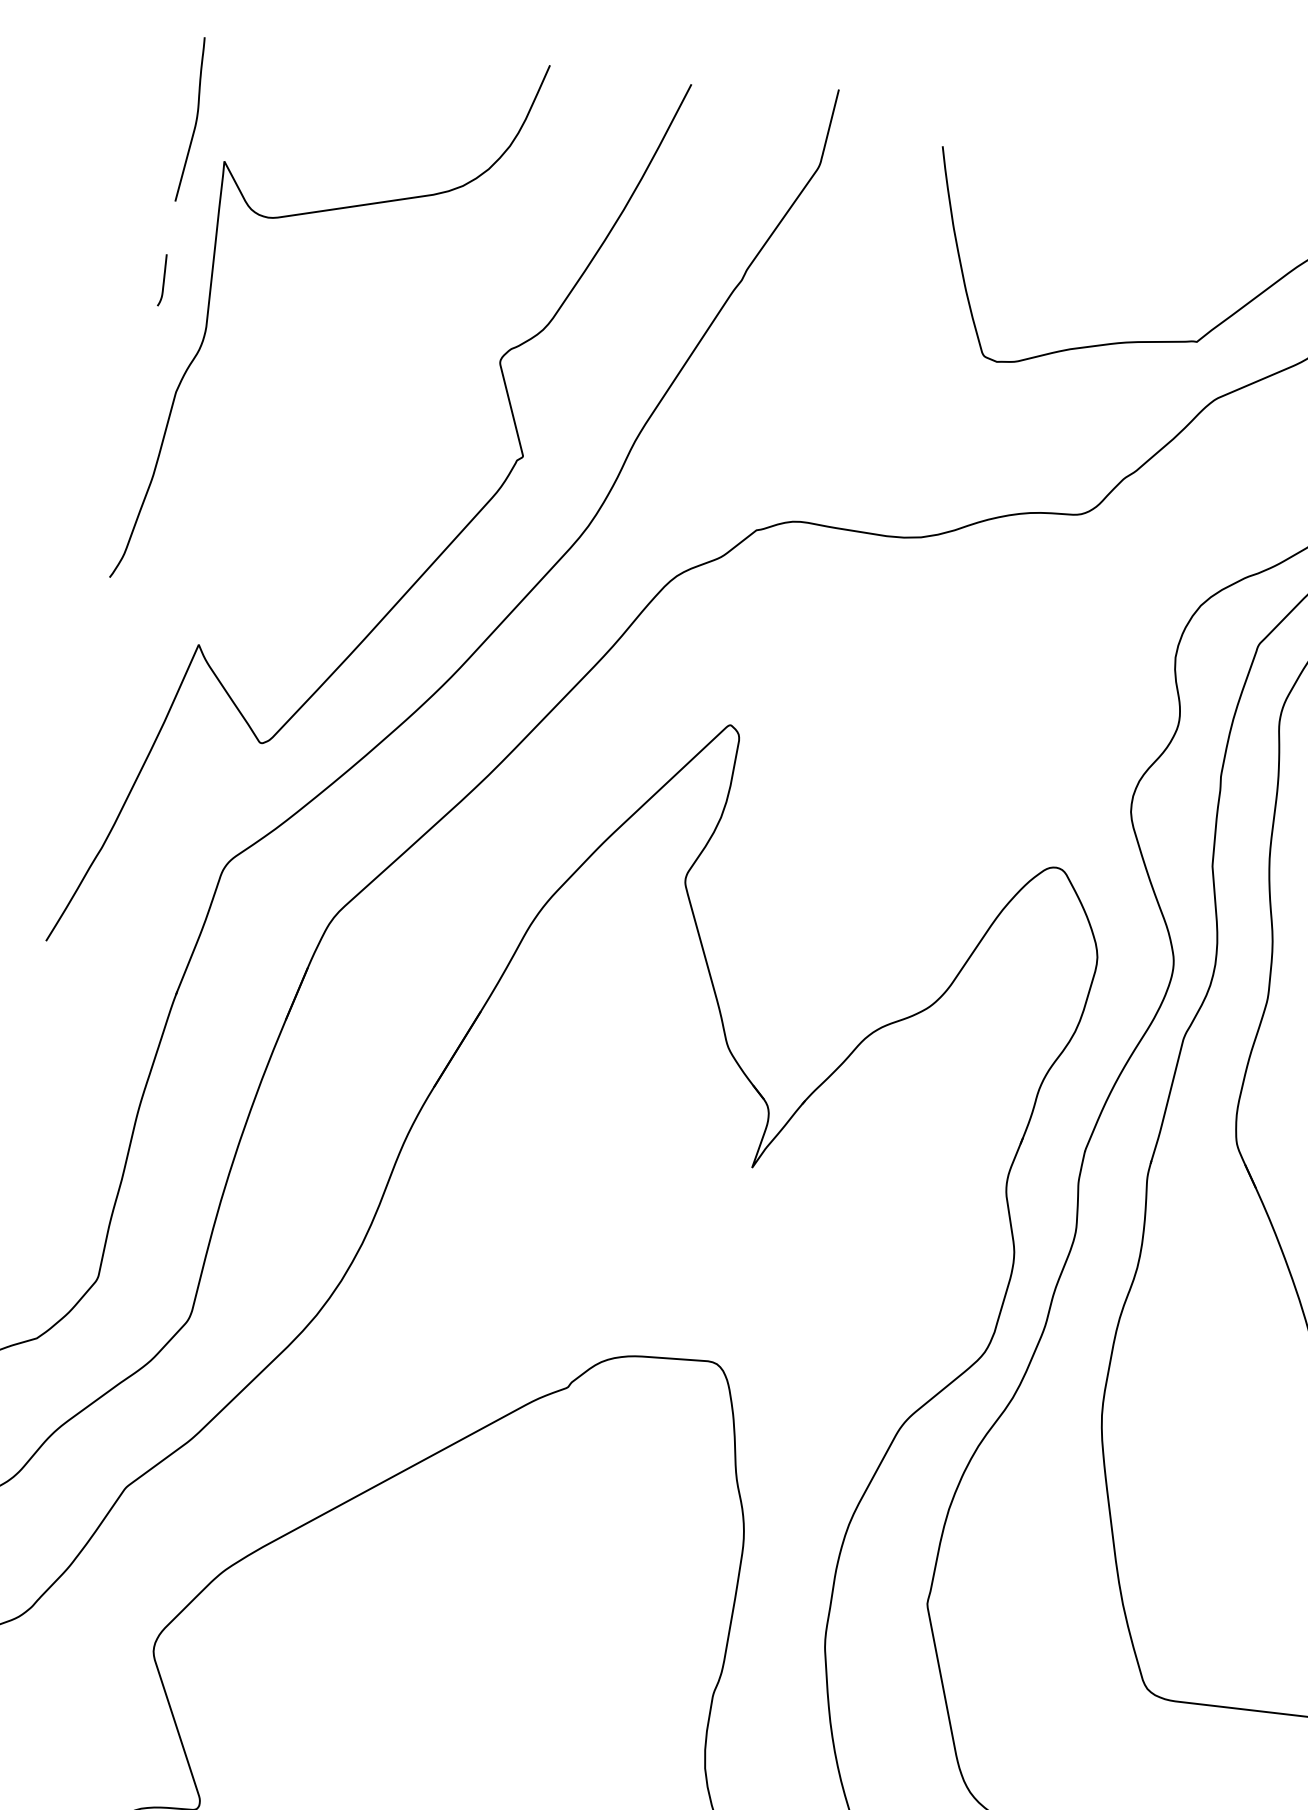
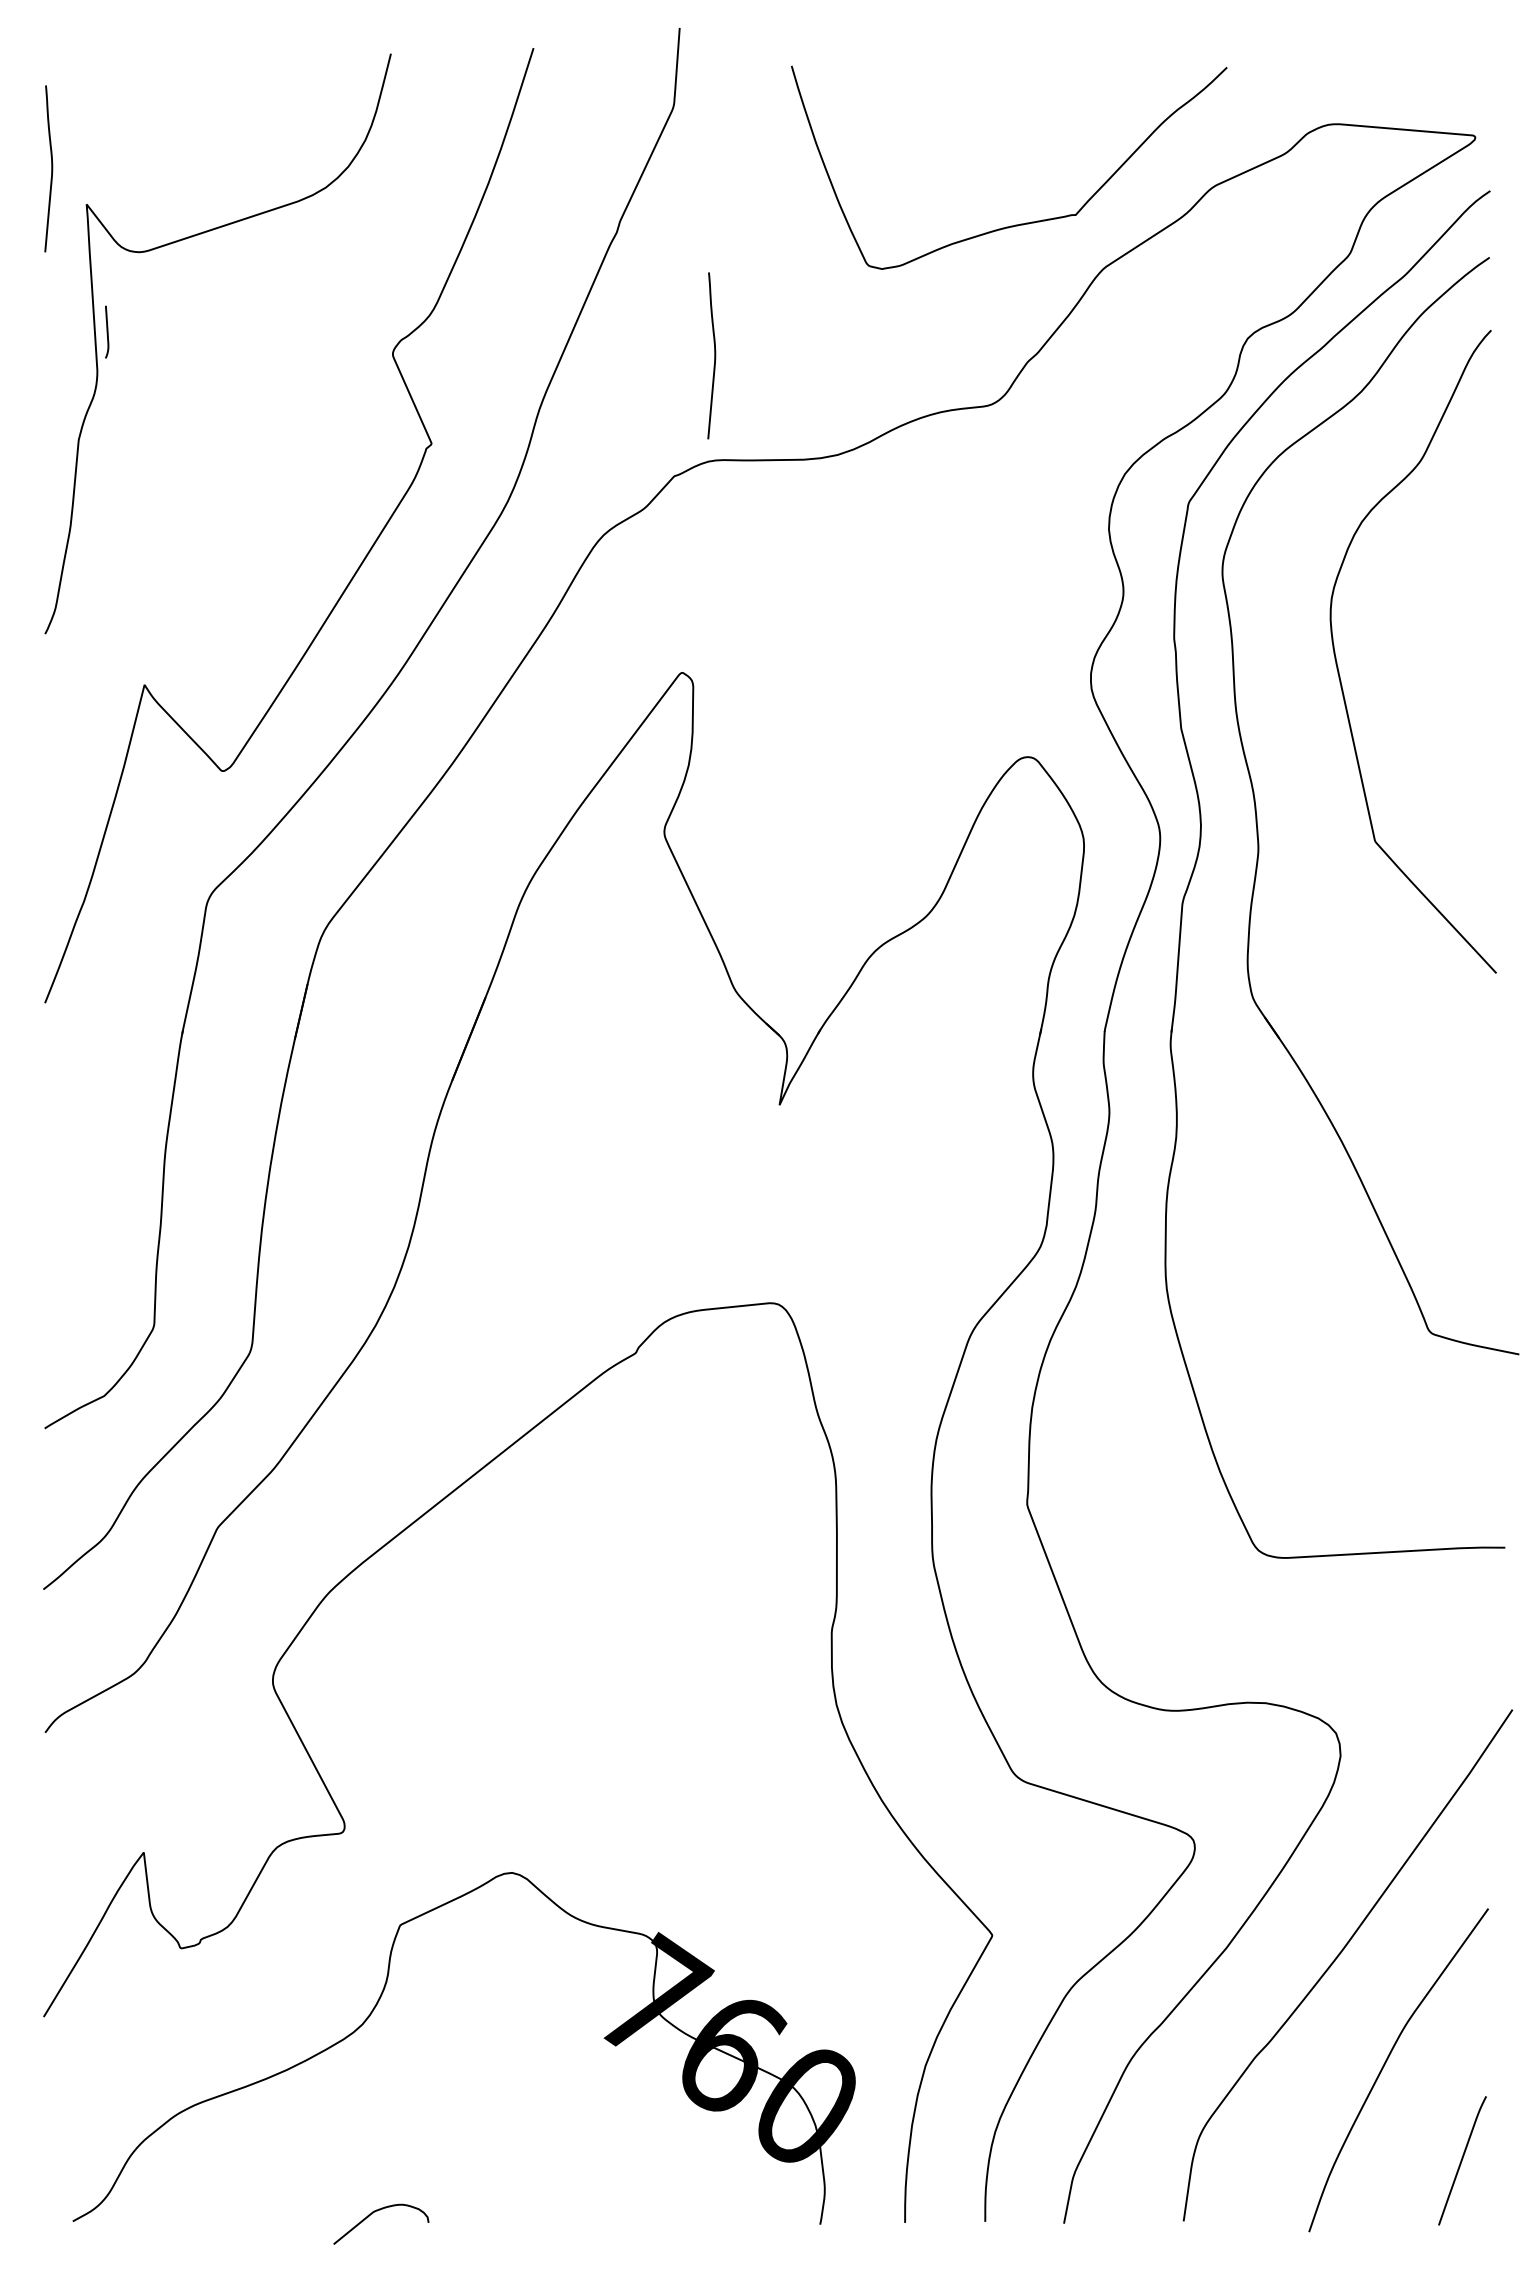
curve: (163, 279) -> (107, 331), moved
curve: (816, 418) -> (714, 355), added

